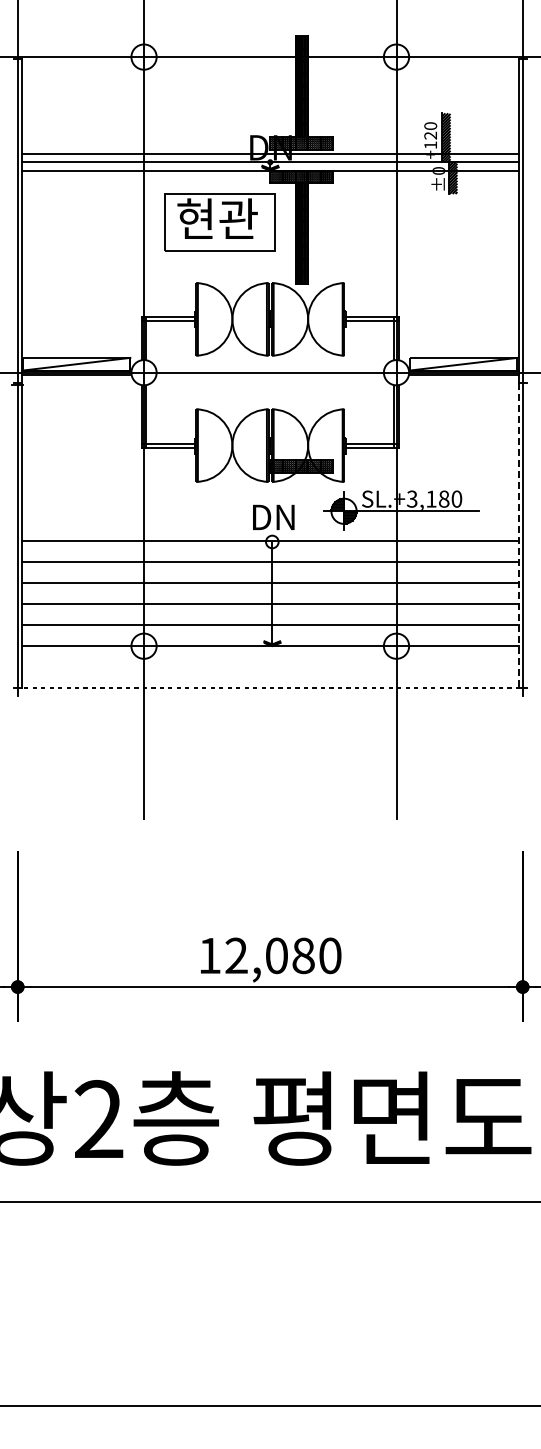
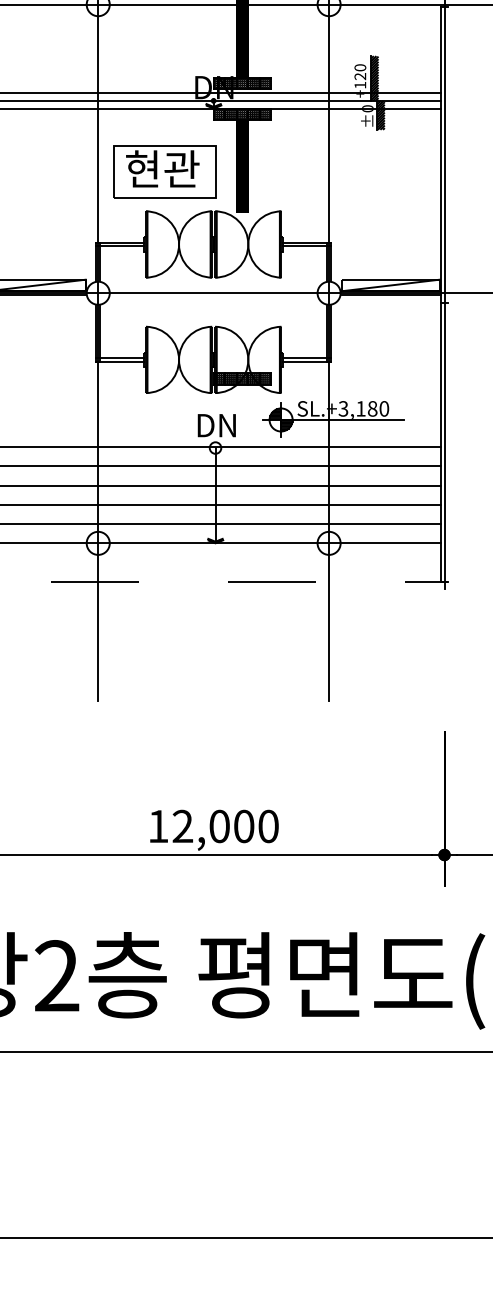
part: (219, 222) -> (164, 172), moved
line: (518, 535) -> (440, 442), dashed -> solid
text: (303, 955) -> (244, 826), 12,080 -> 12,000

